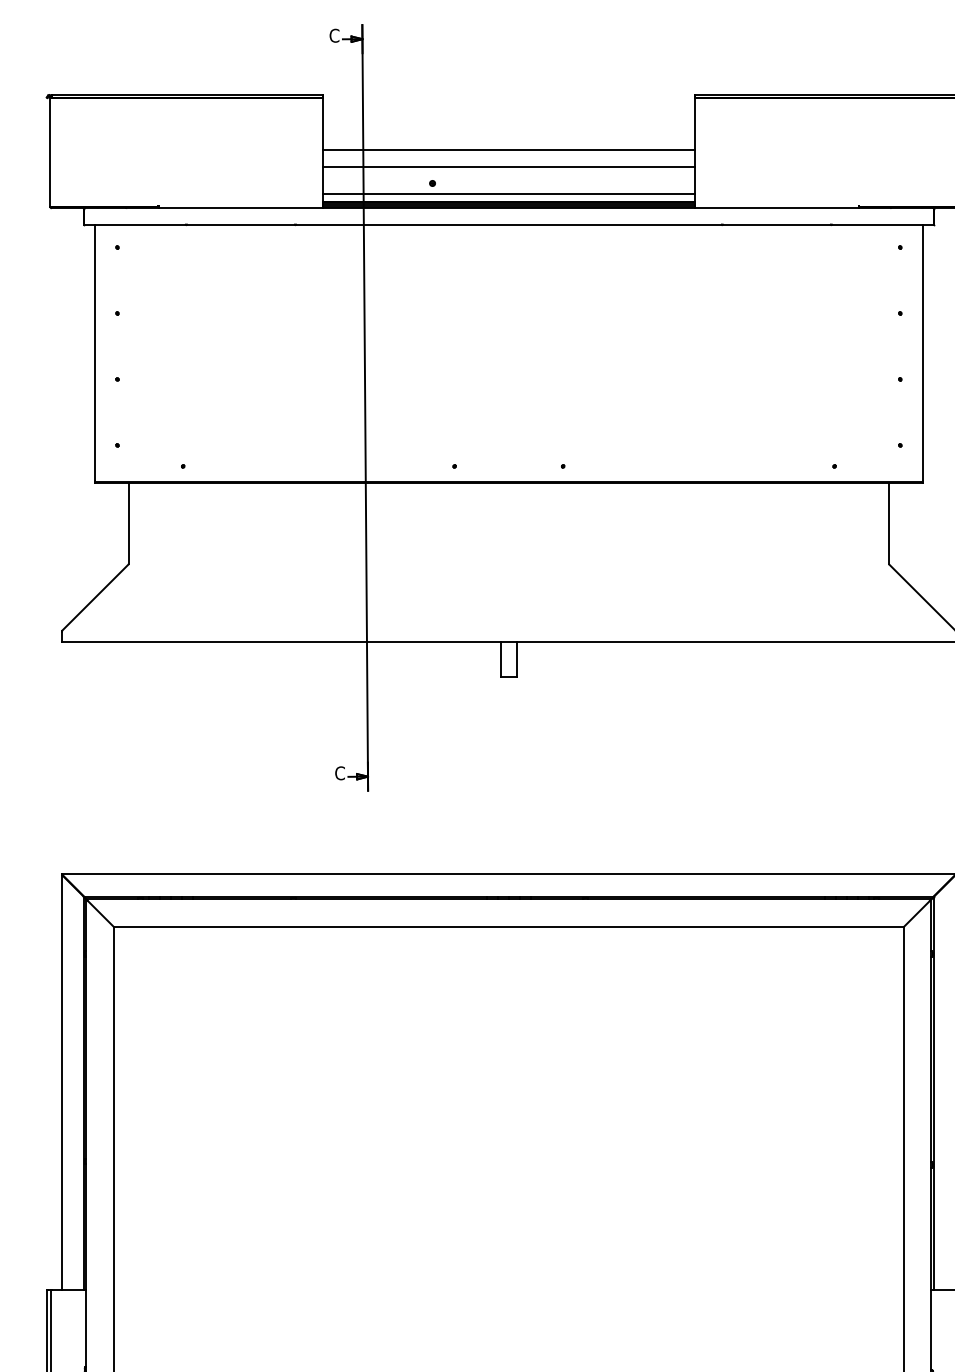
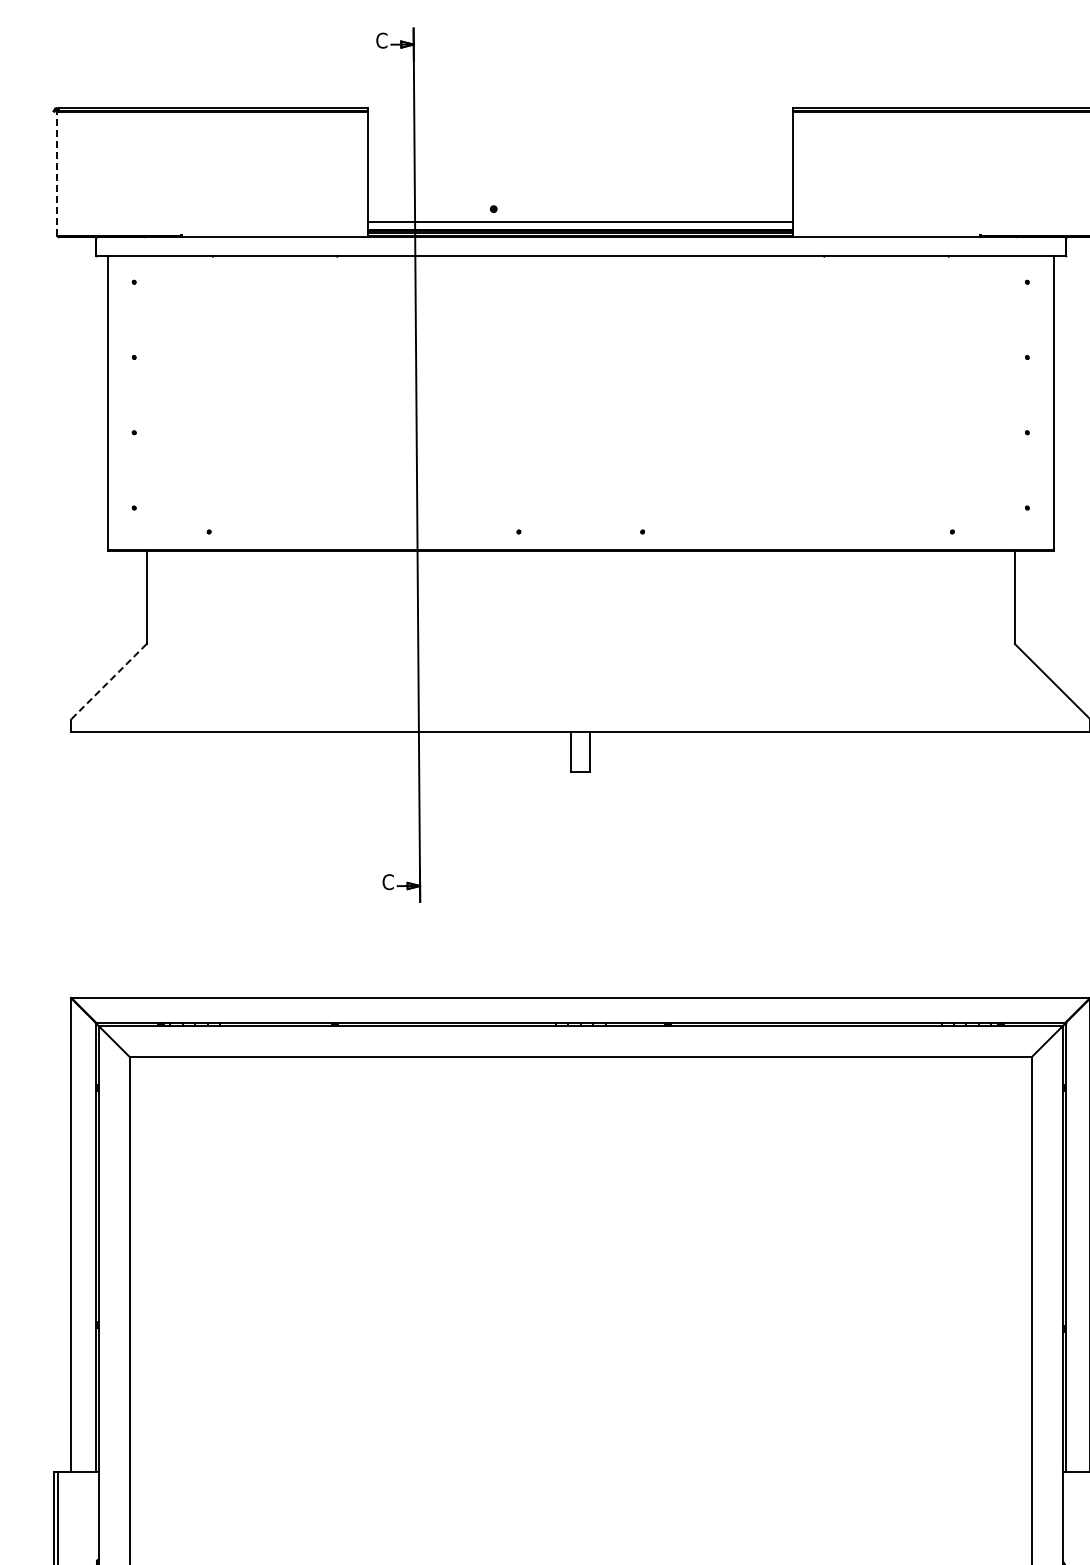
line: (508, 149) -> (580, 170), removed
line: (50, 151) -> (57, 172), solid -> dashed
line: (508, 167) -> (580, 190), removed
line: (95, 597) -> (109, 681), solid -> dashed

